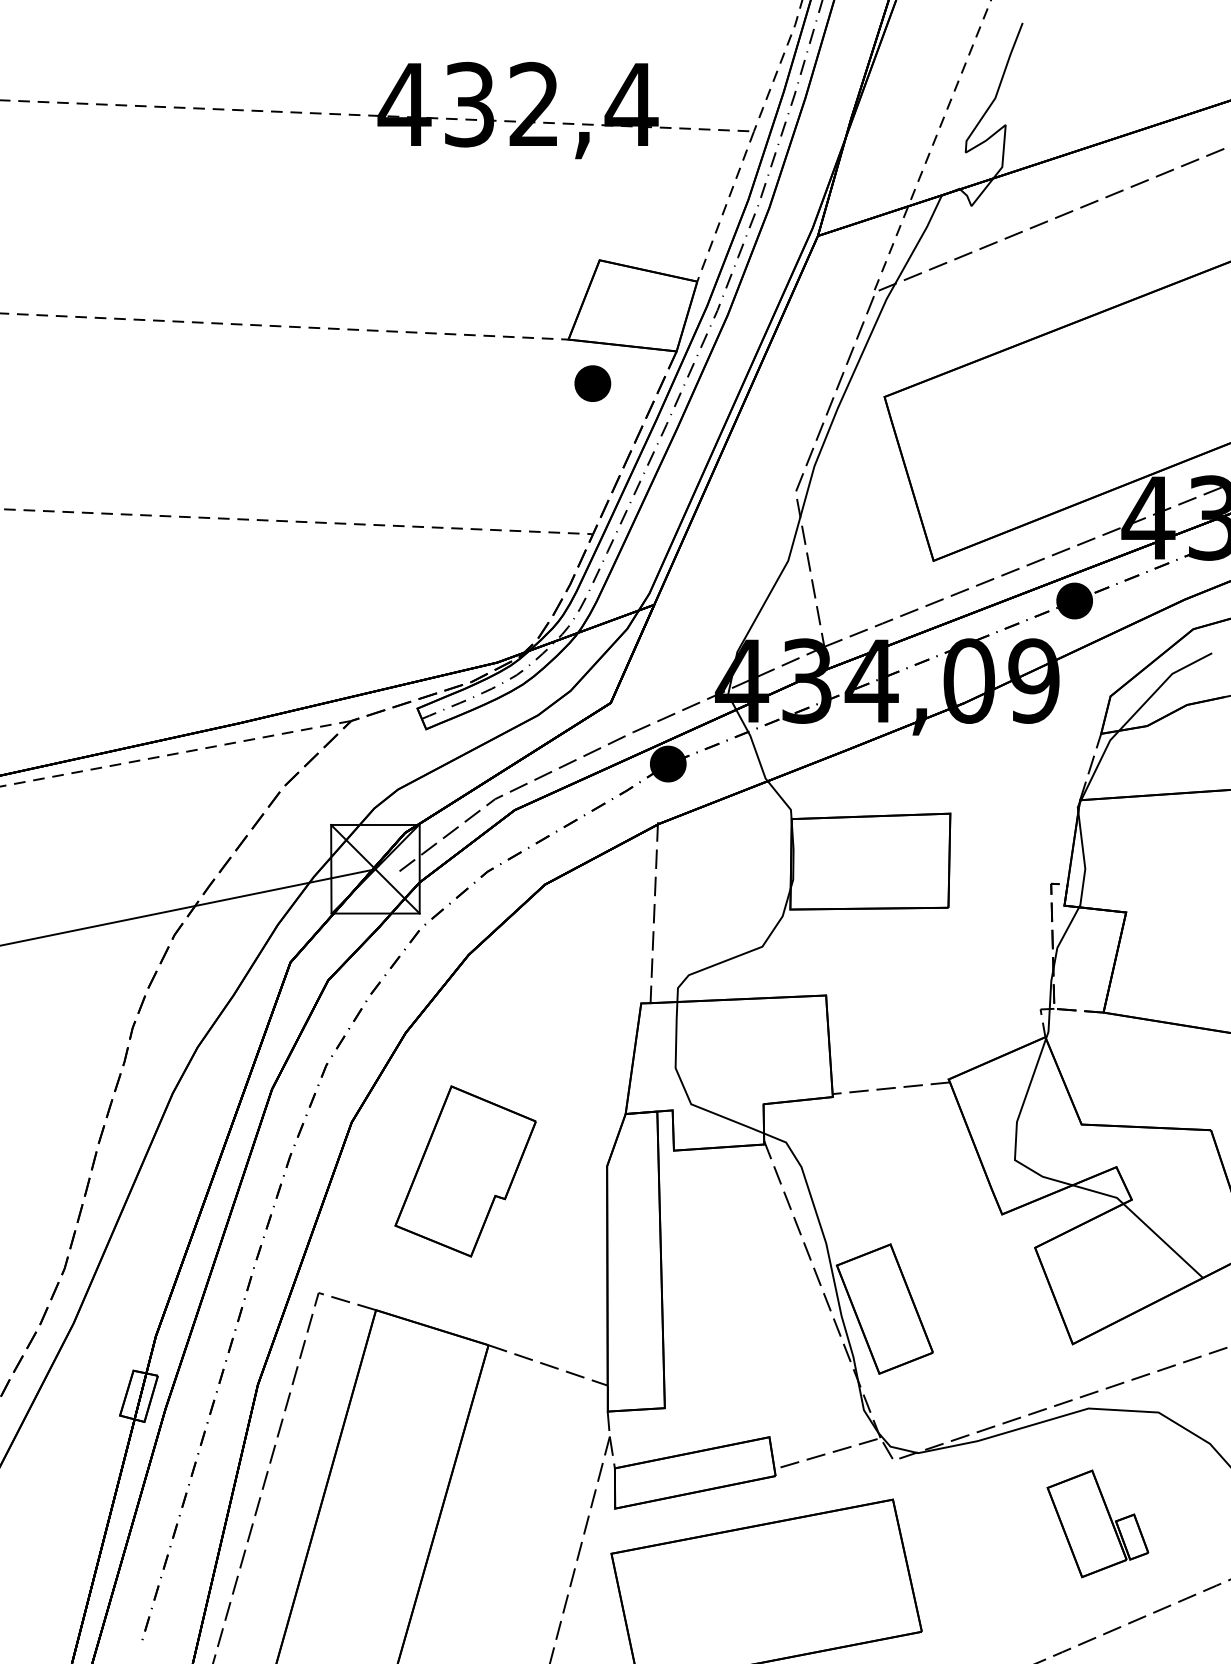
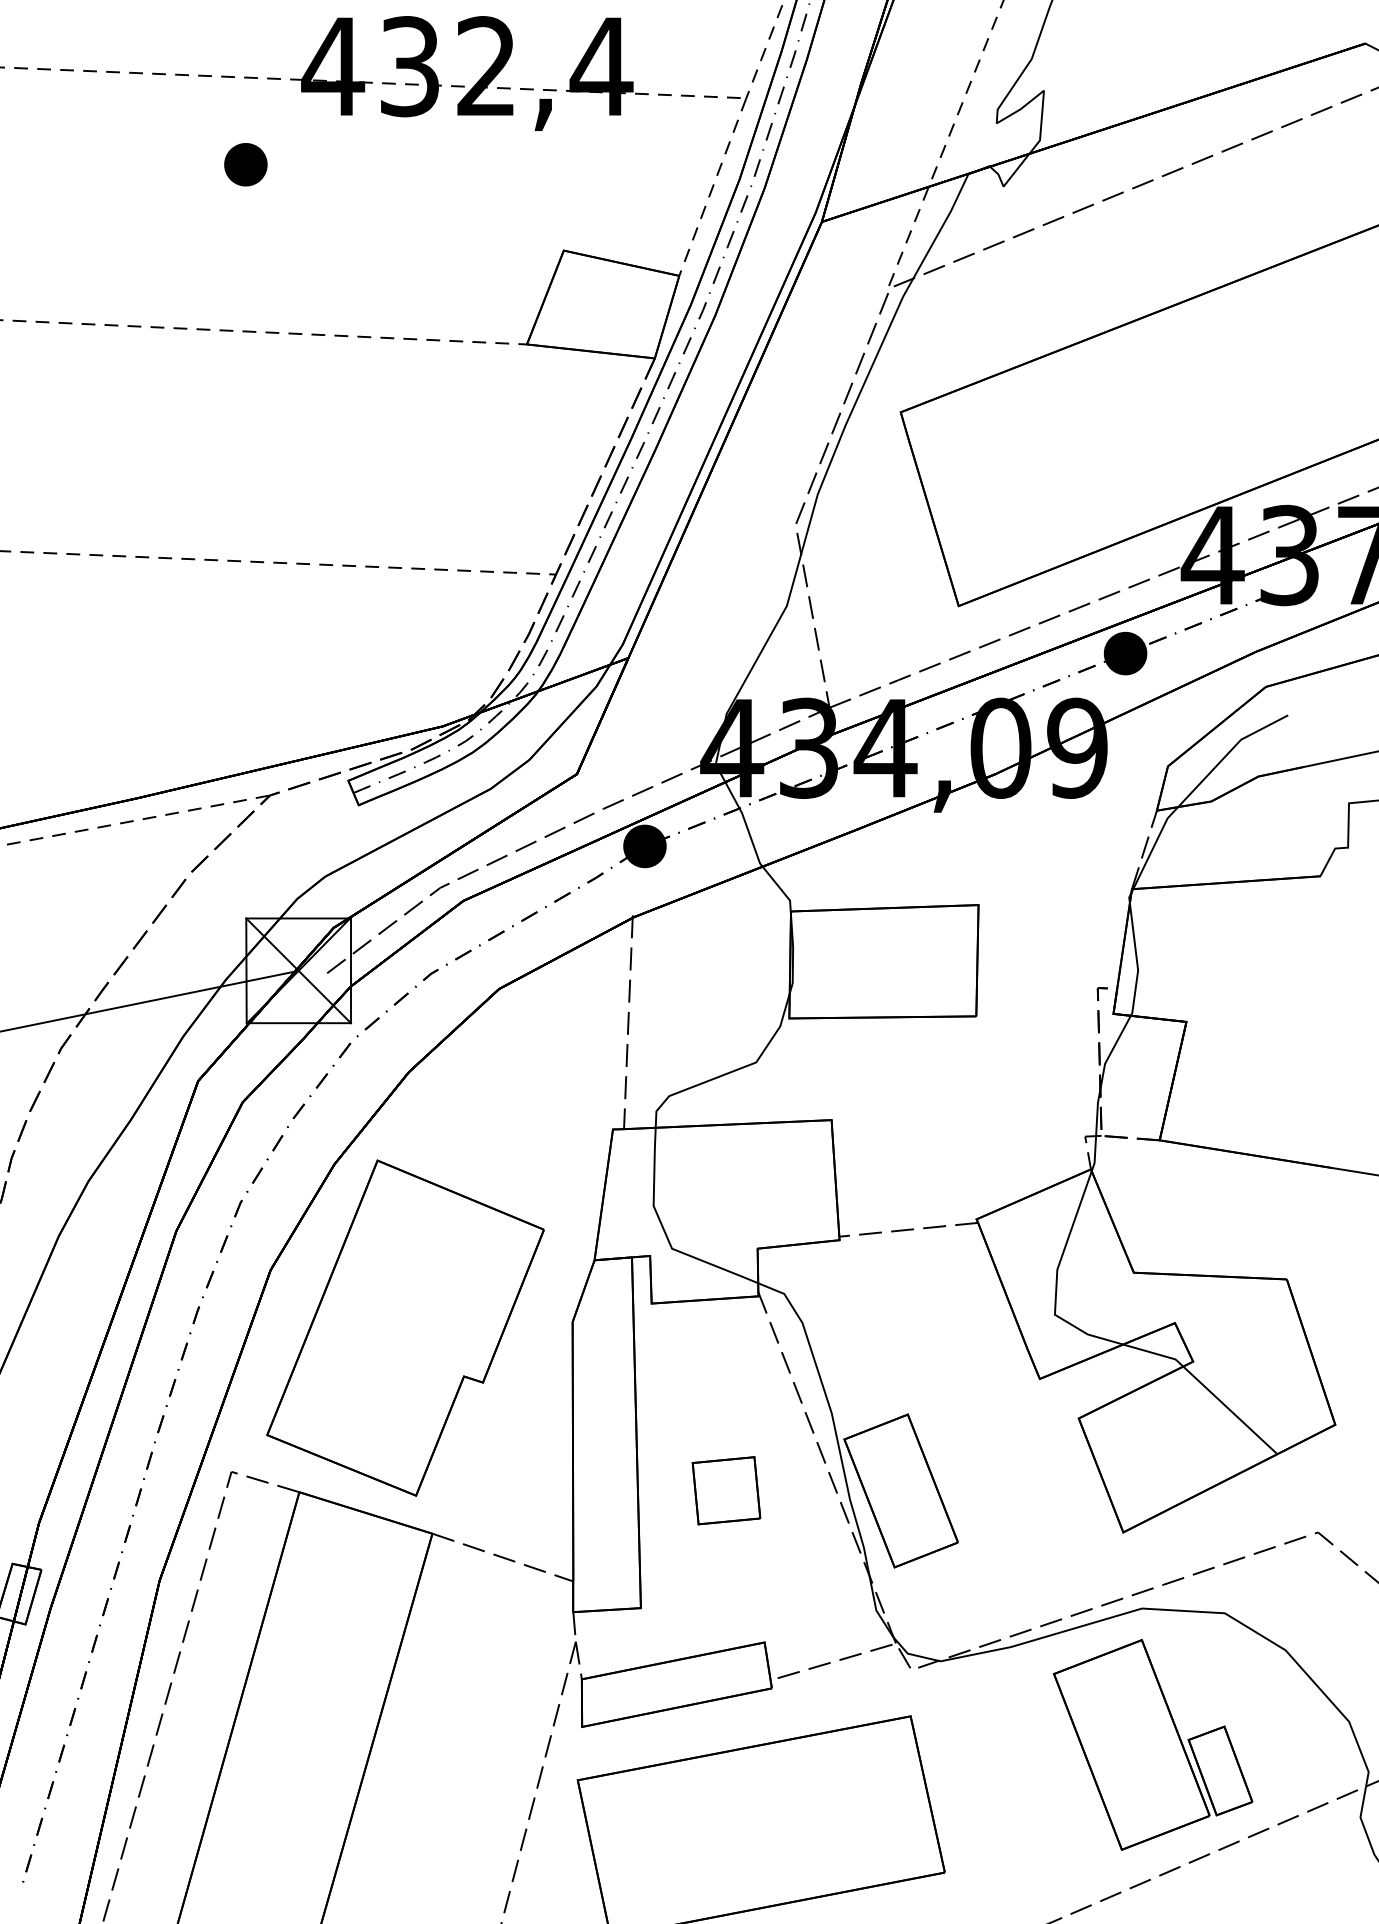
part: (592, 383) -> (245, 164), moved
part: (465, 1171) -> (405, 1328), size x1.67
part: (736, 1308) -> (725, 1490), added
part: (1097, 1523) -> (1152, 1744), size x1.67

